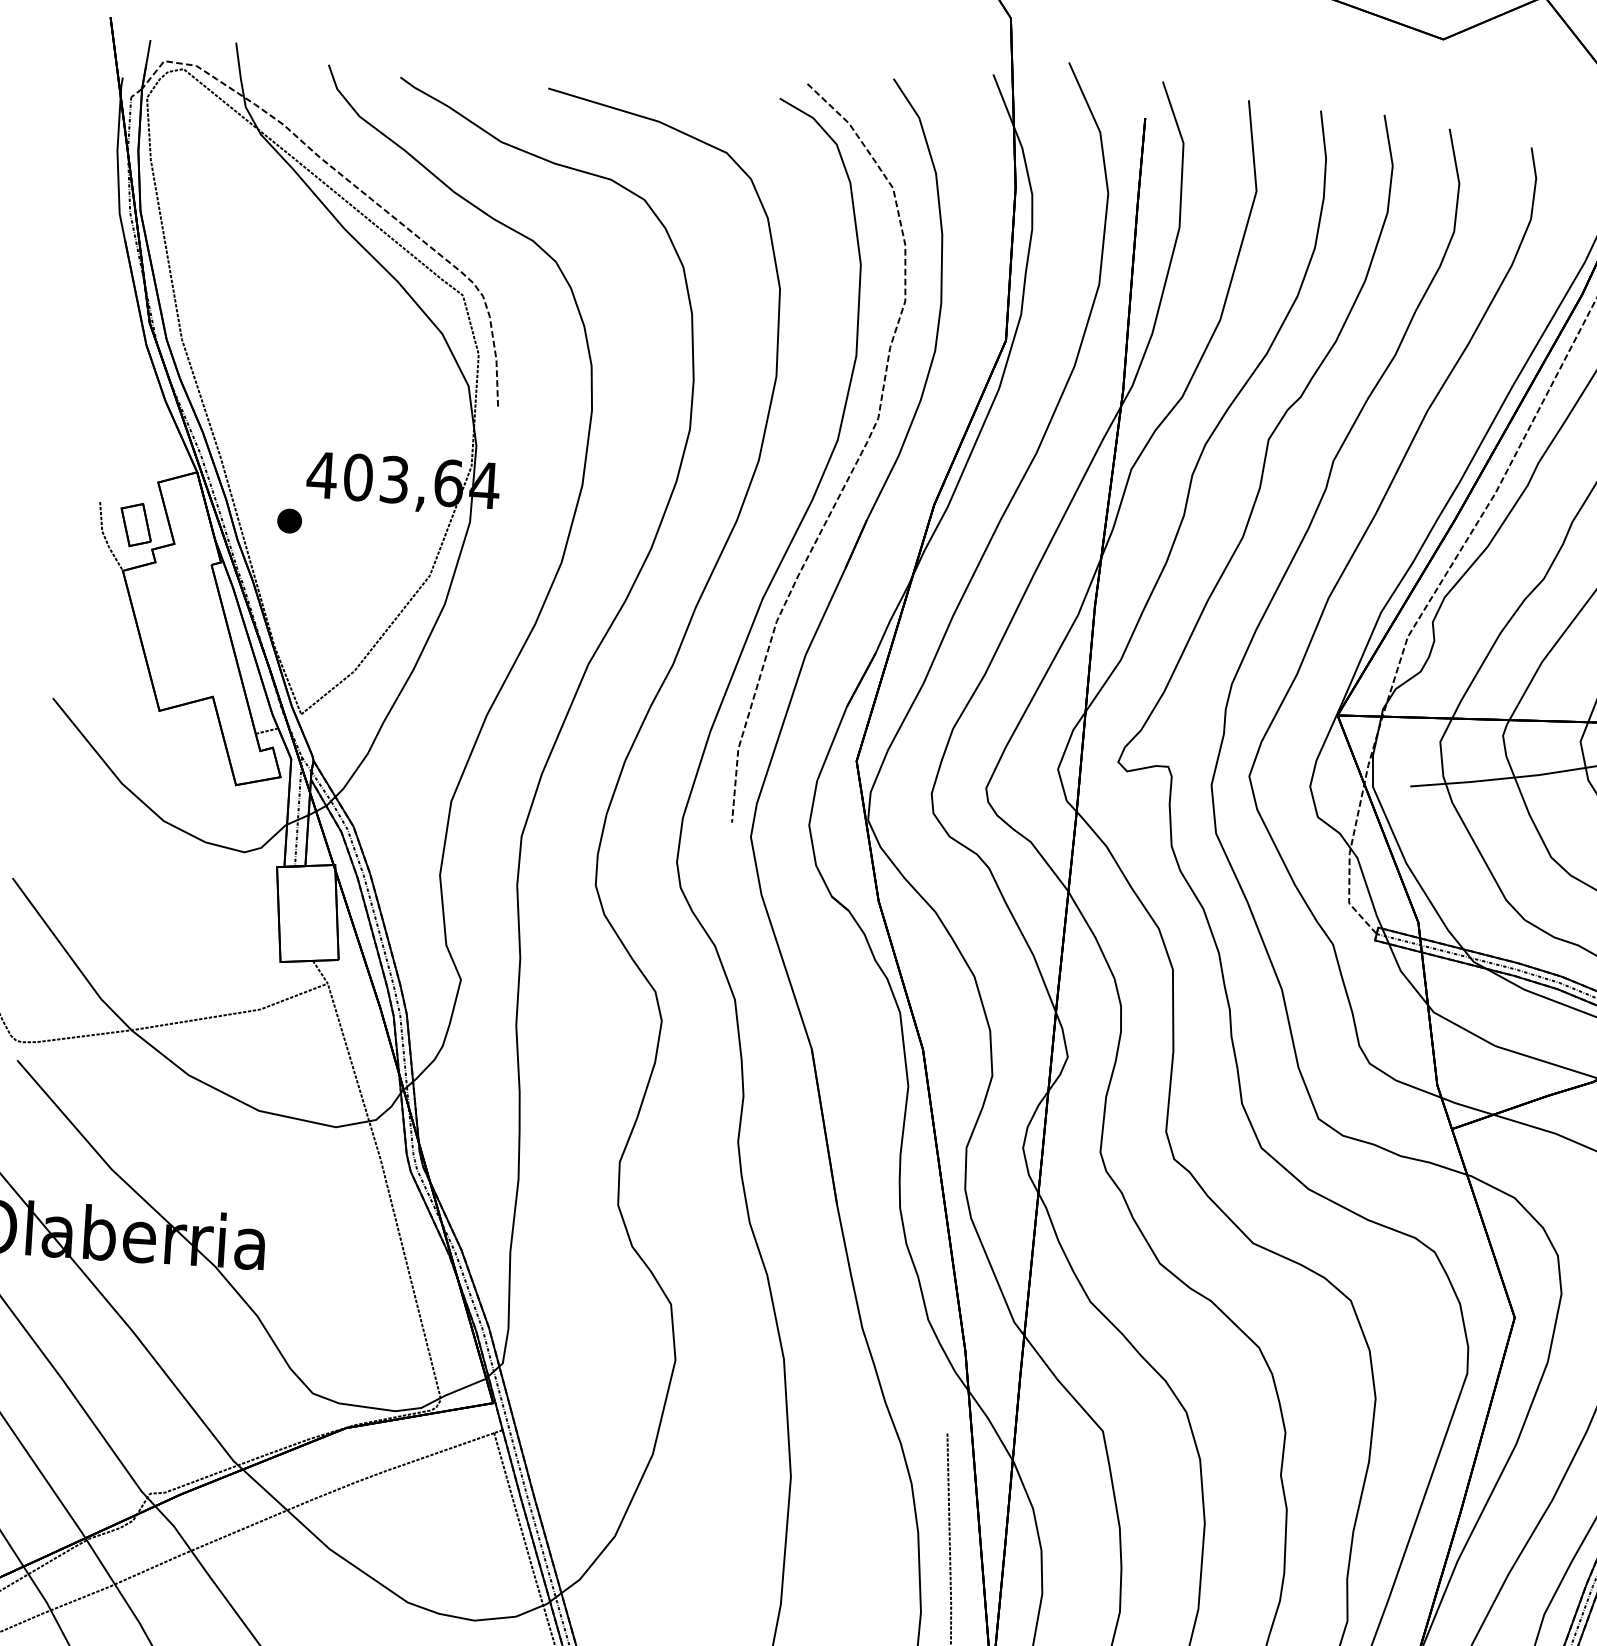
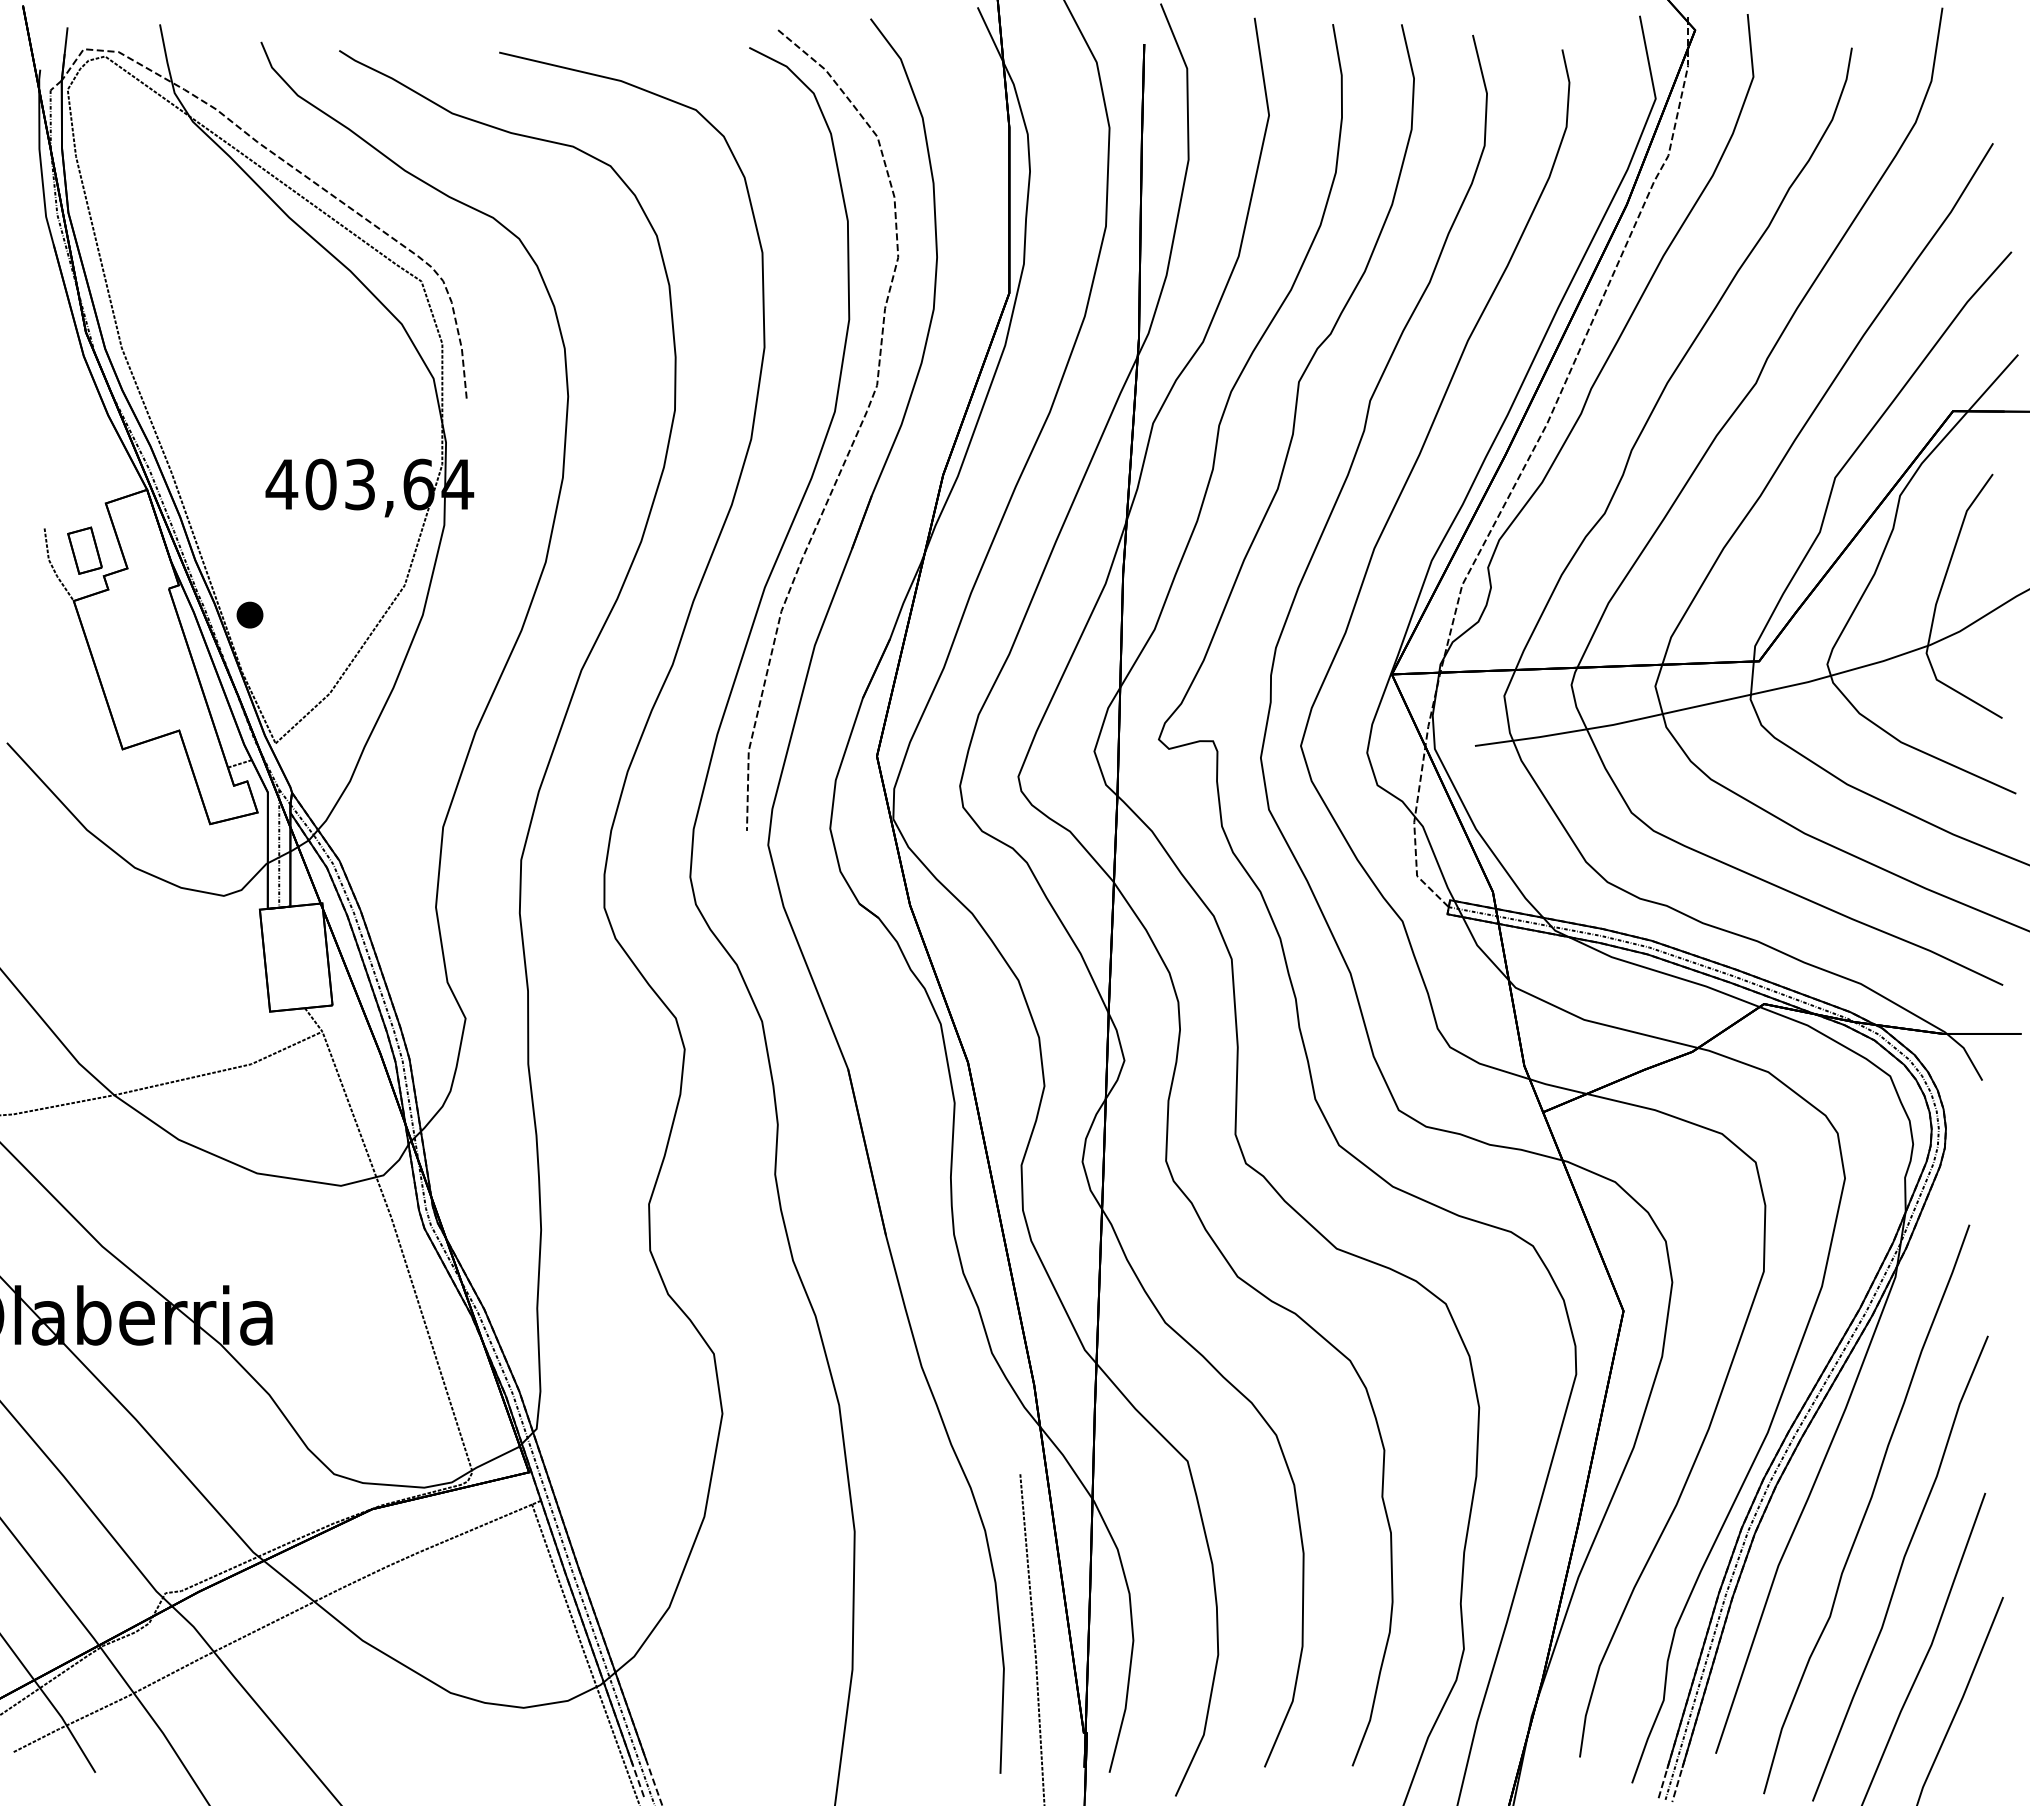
part: (289, 520) -> (249, 614), moved

